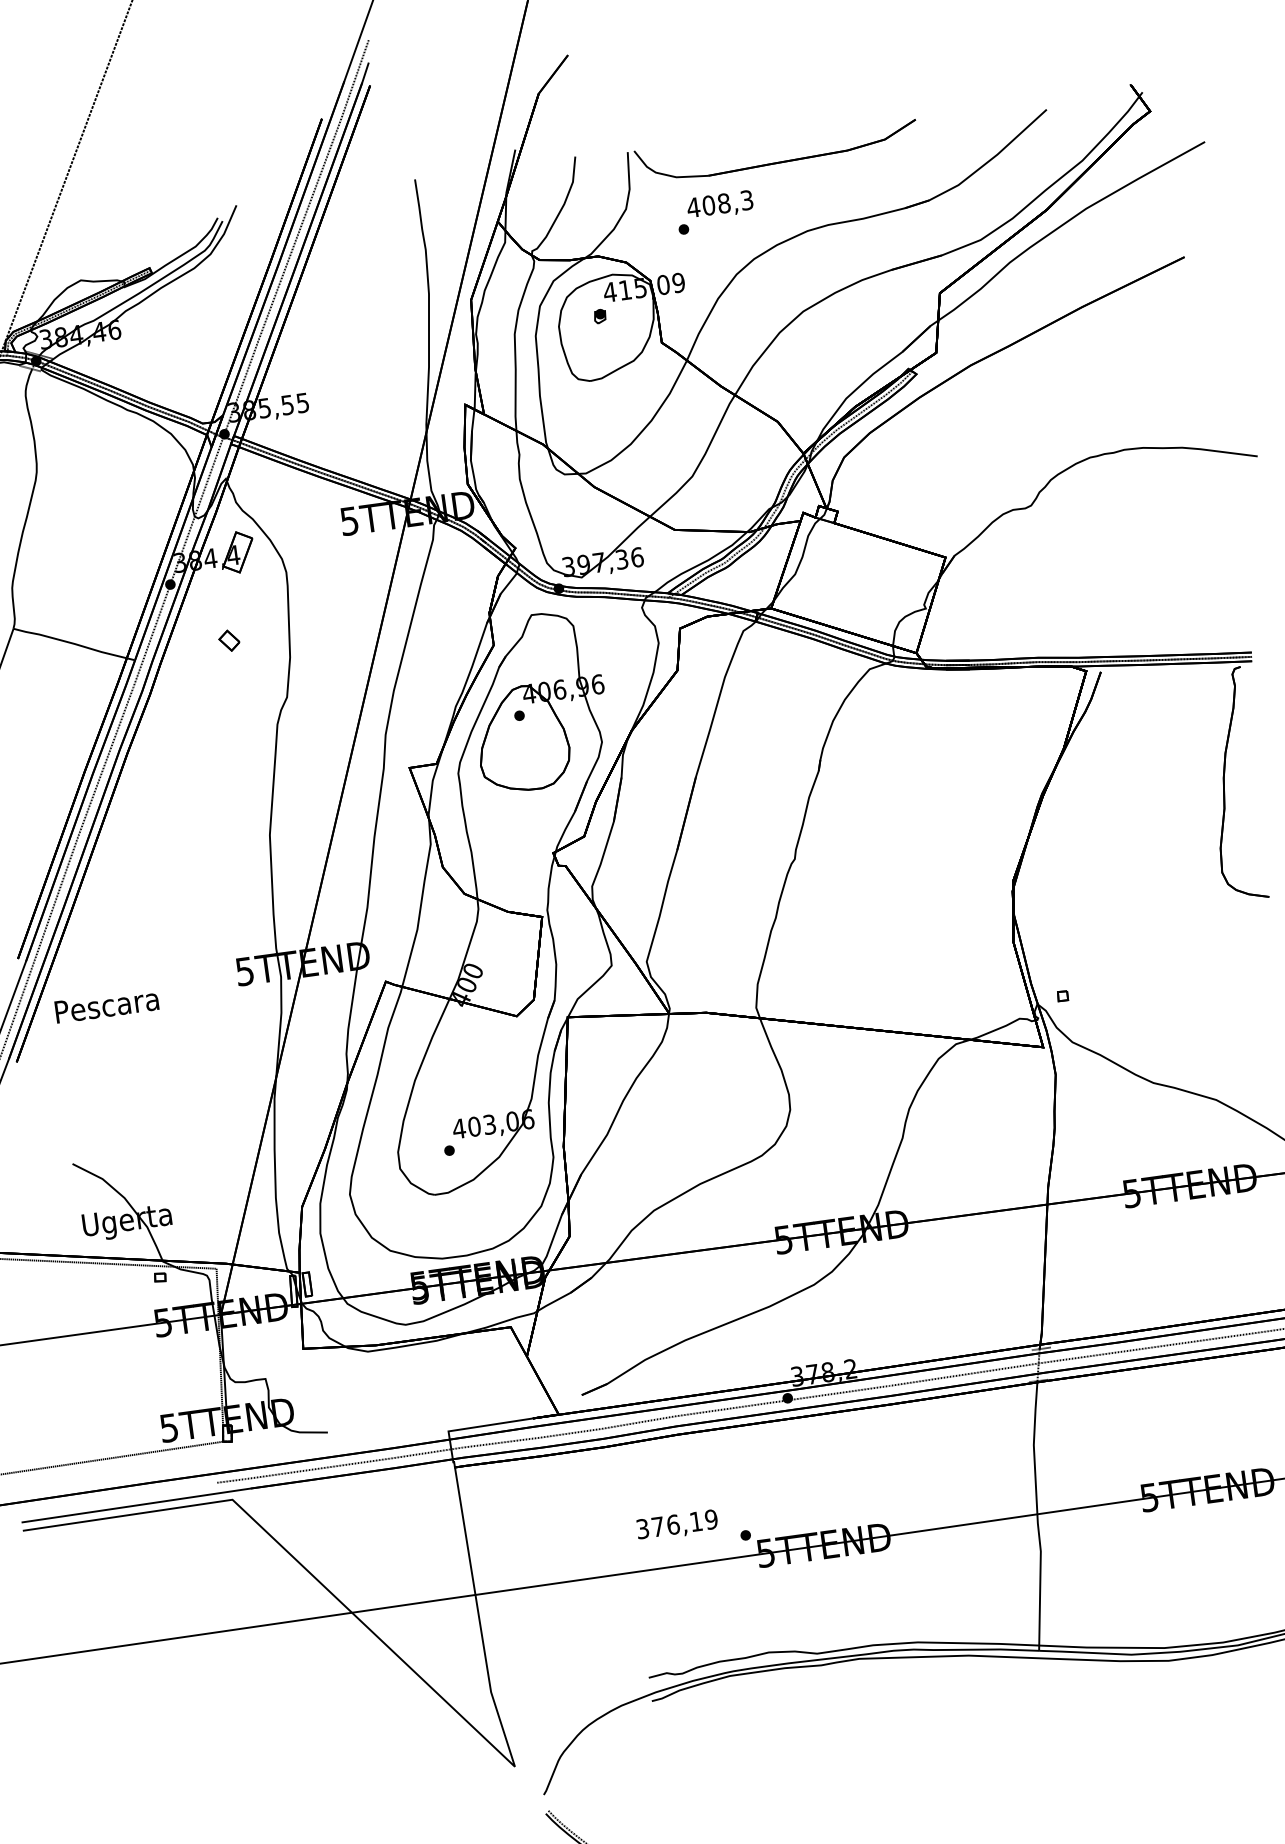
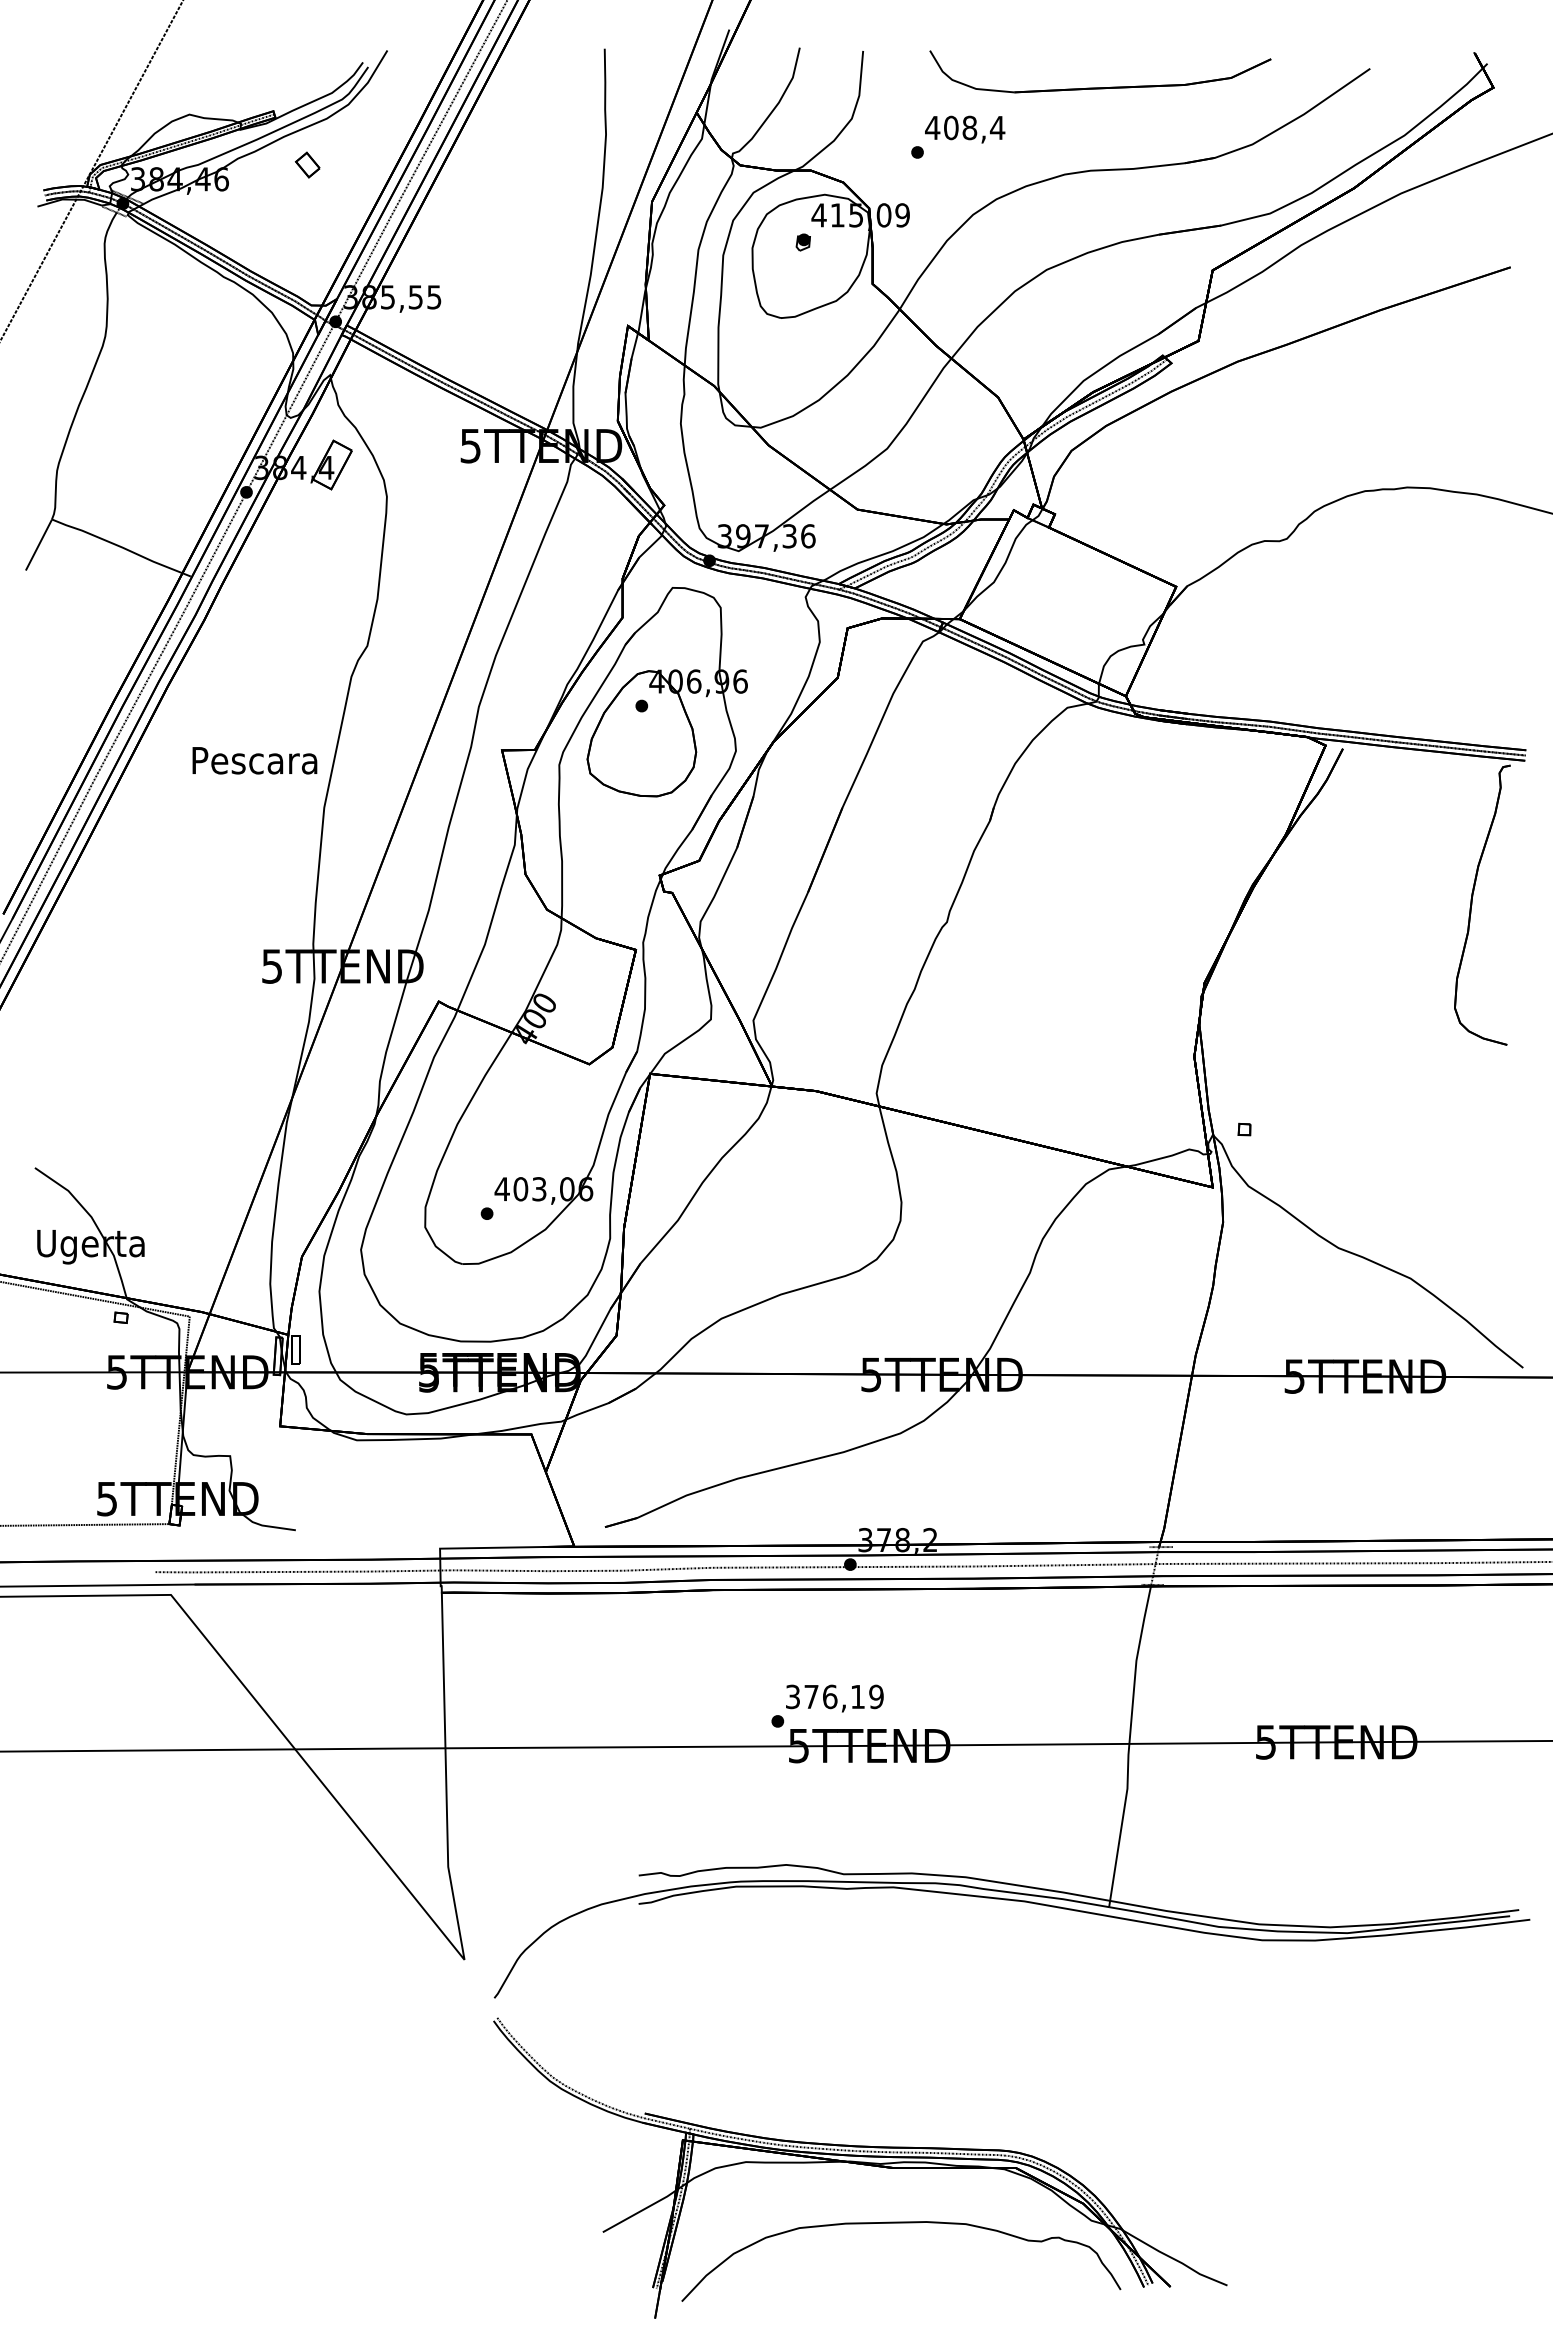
part: (778, 162) -> (1100, 87), moved
text: (746, 199) -> (997, 127), 408,3 -> 408,4
part: (229, 640) -> (307, 164), moved
text: (106, 1005) -> (254, 760), moved
text: (677, 1525) -> (834, 1698), moved

